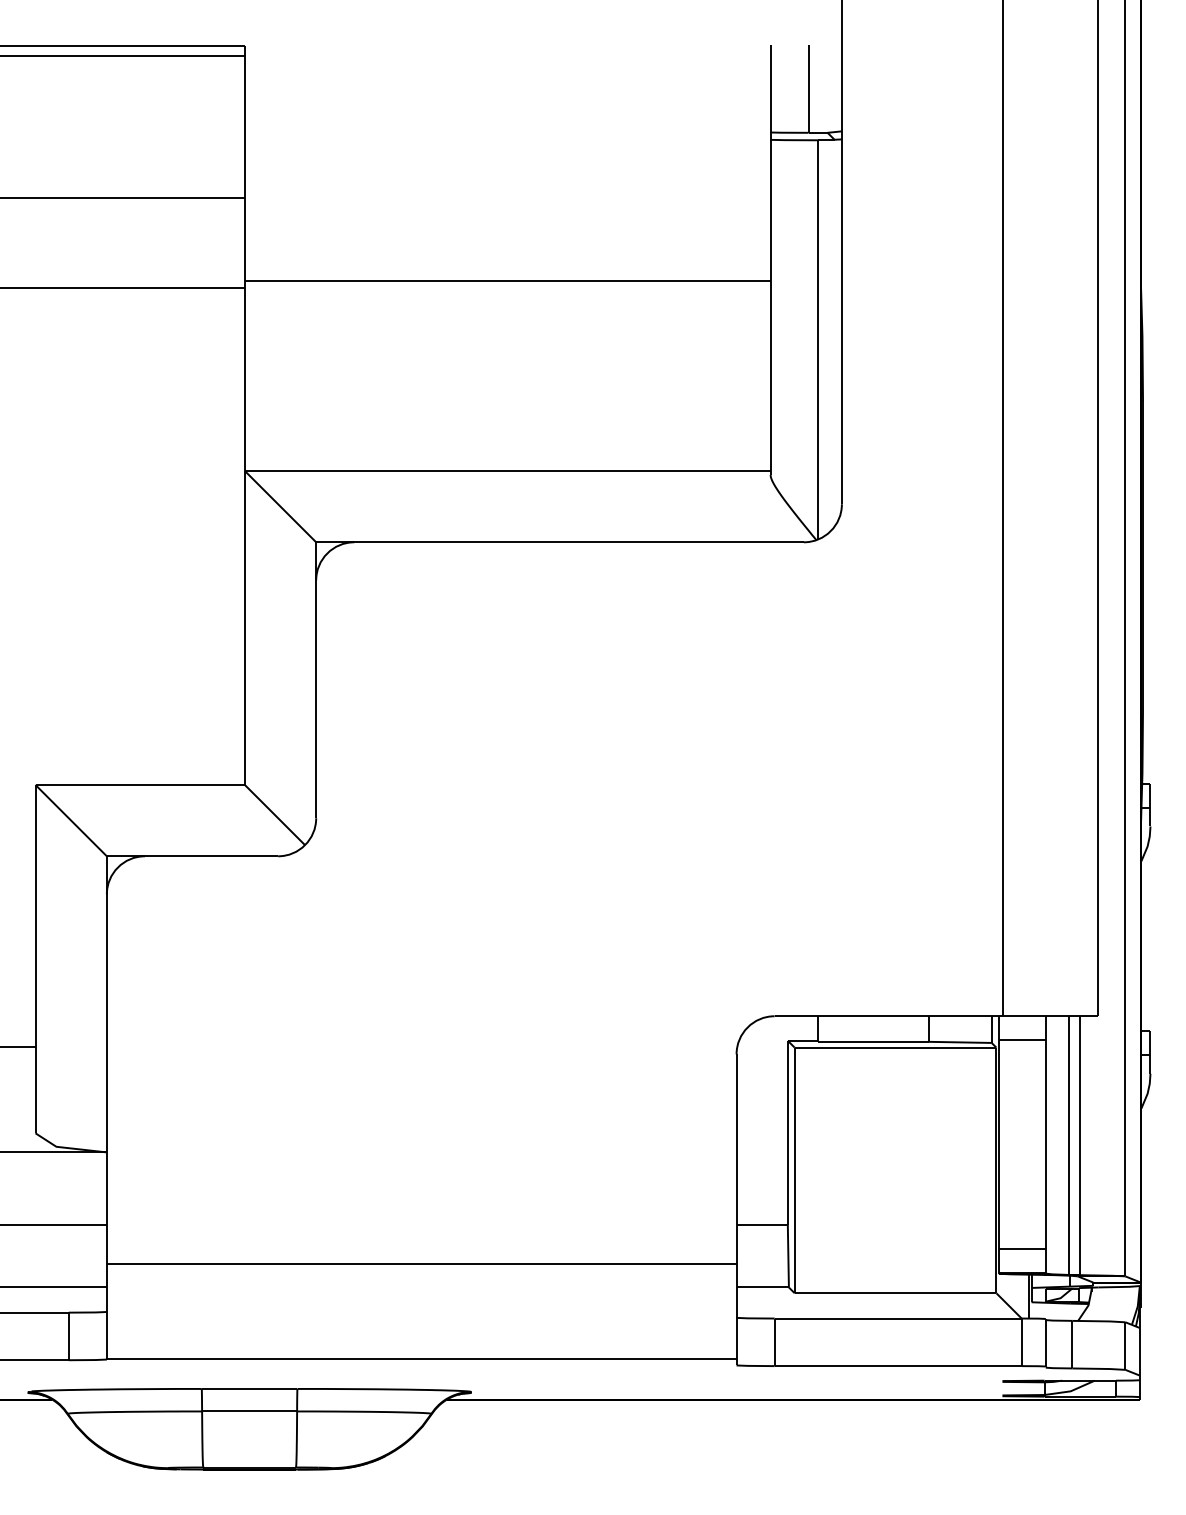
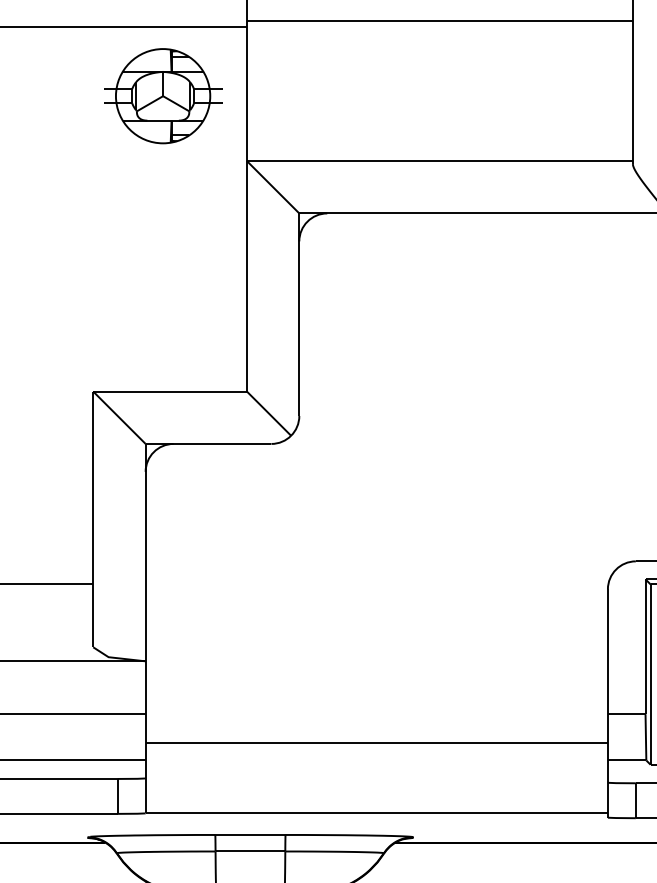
part: (130, 382) -> (162, 96), added

